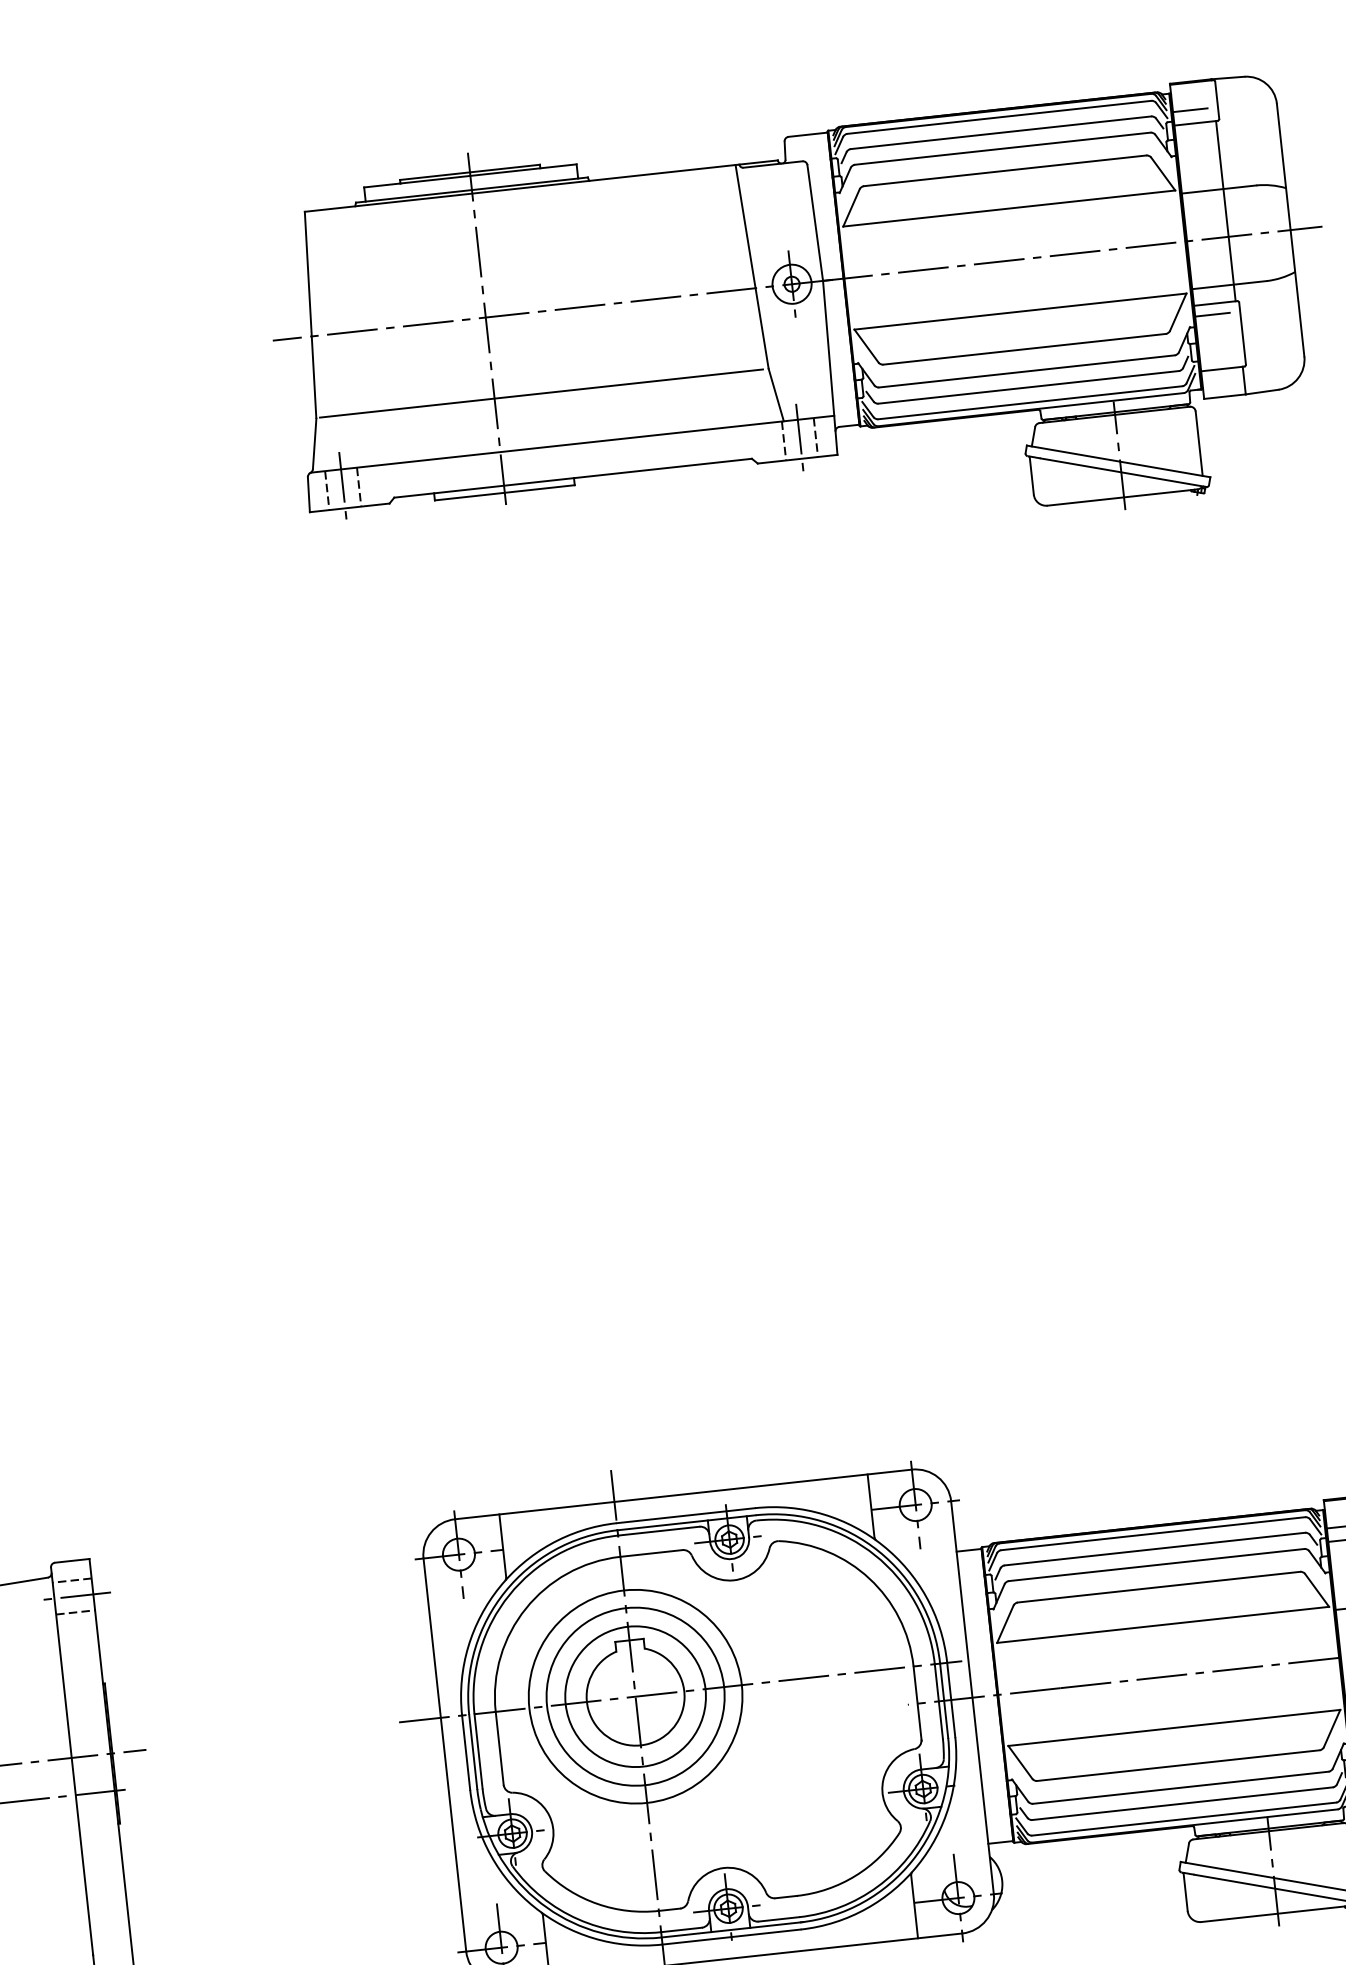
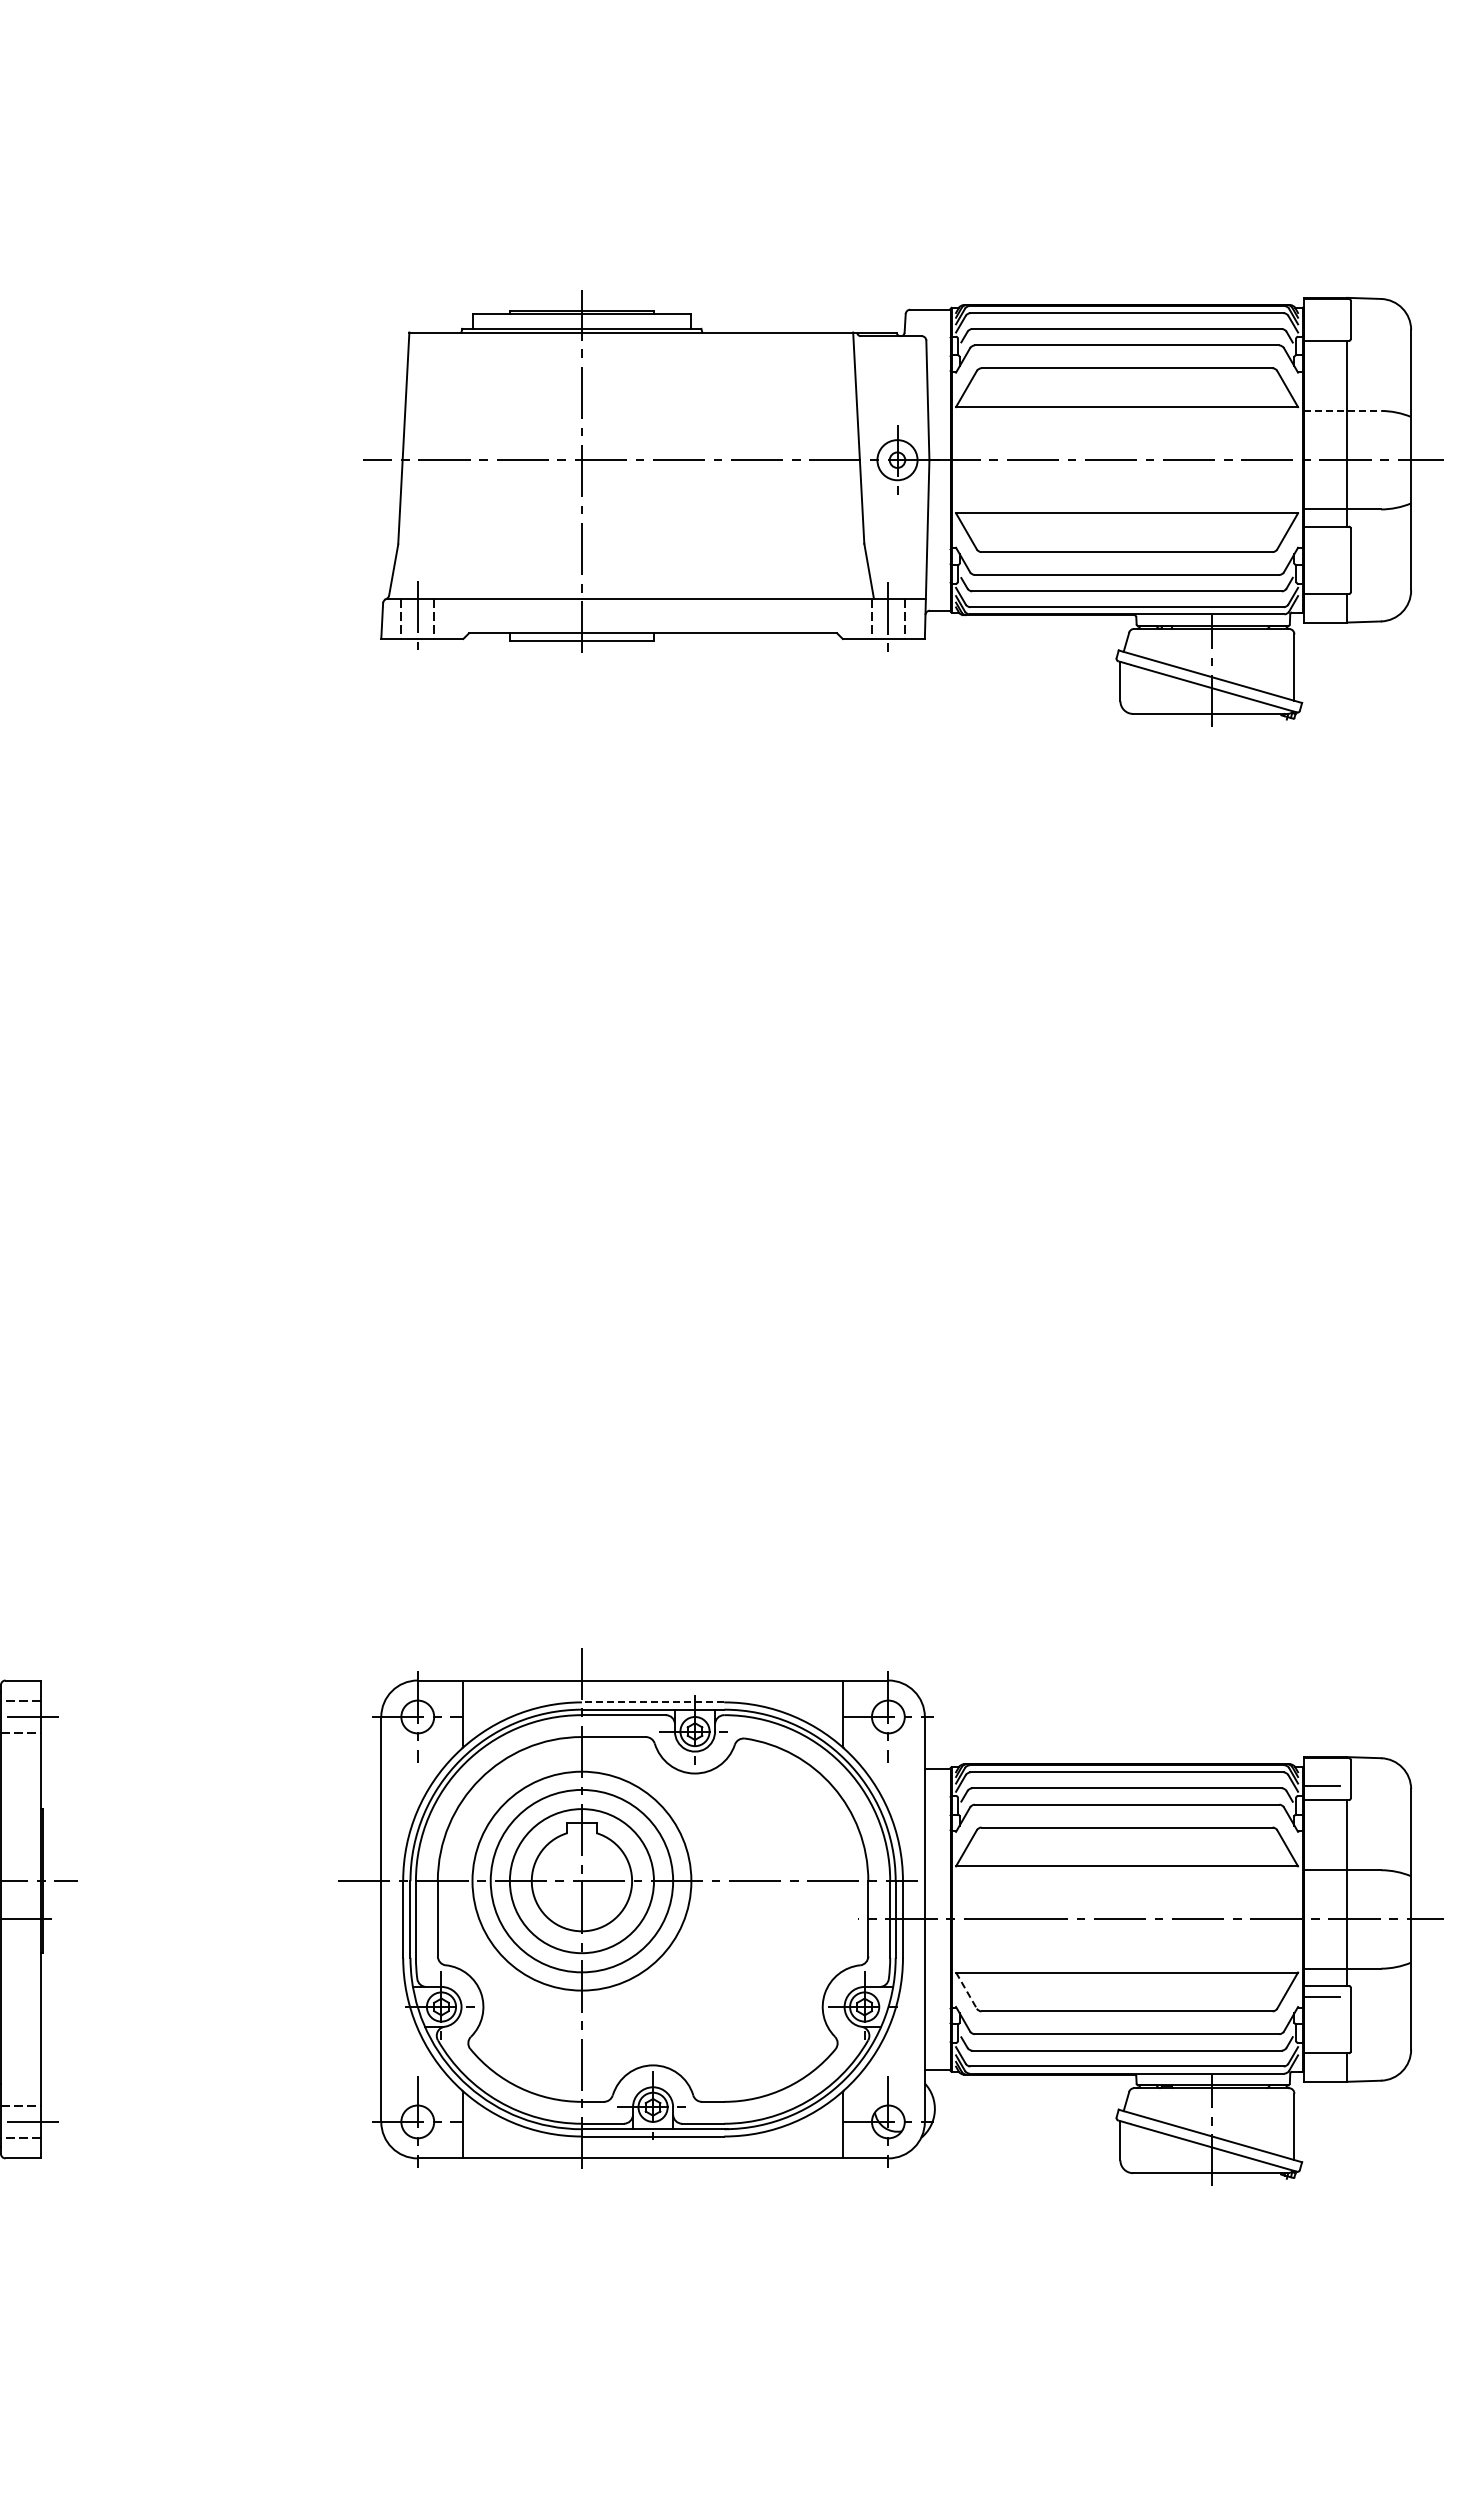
line: (1190, 110) -> (1322, 327), removed
line: (1219, 189) -> (1343, 410), solid -> dashed
line: (1212, 314) -> (1322, 537), removed
line: (541, 393) -> (630, 543), removed
line: (685, 1515) -> (652, 1702), solid -> dashed
line: (1020, 1762) -> (966, 1990), solid -> dashed

